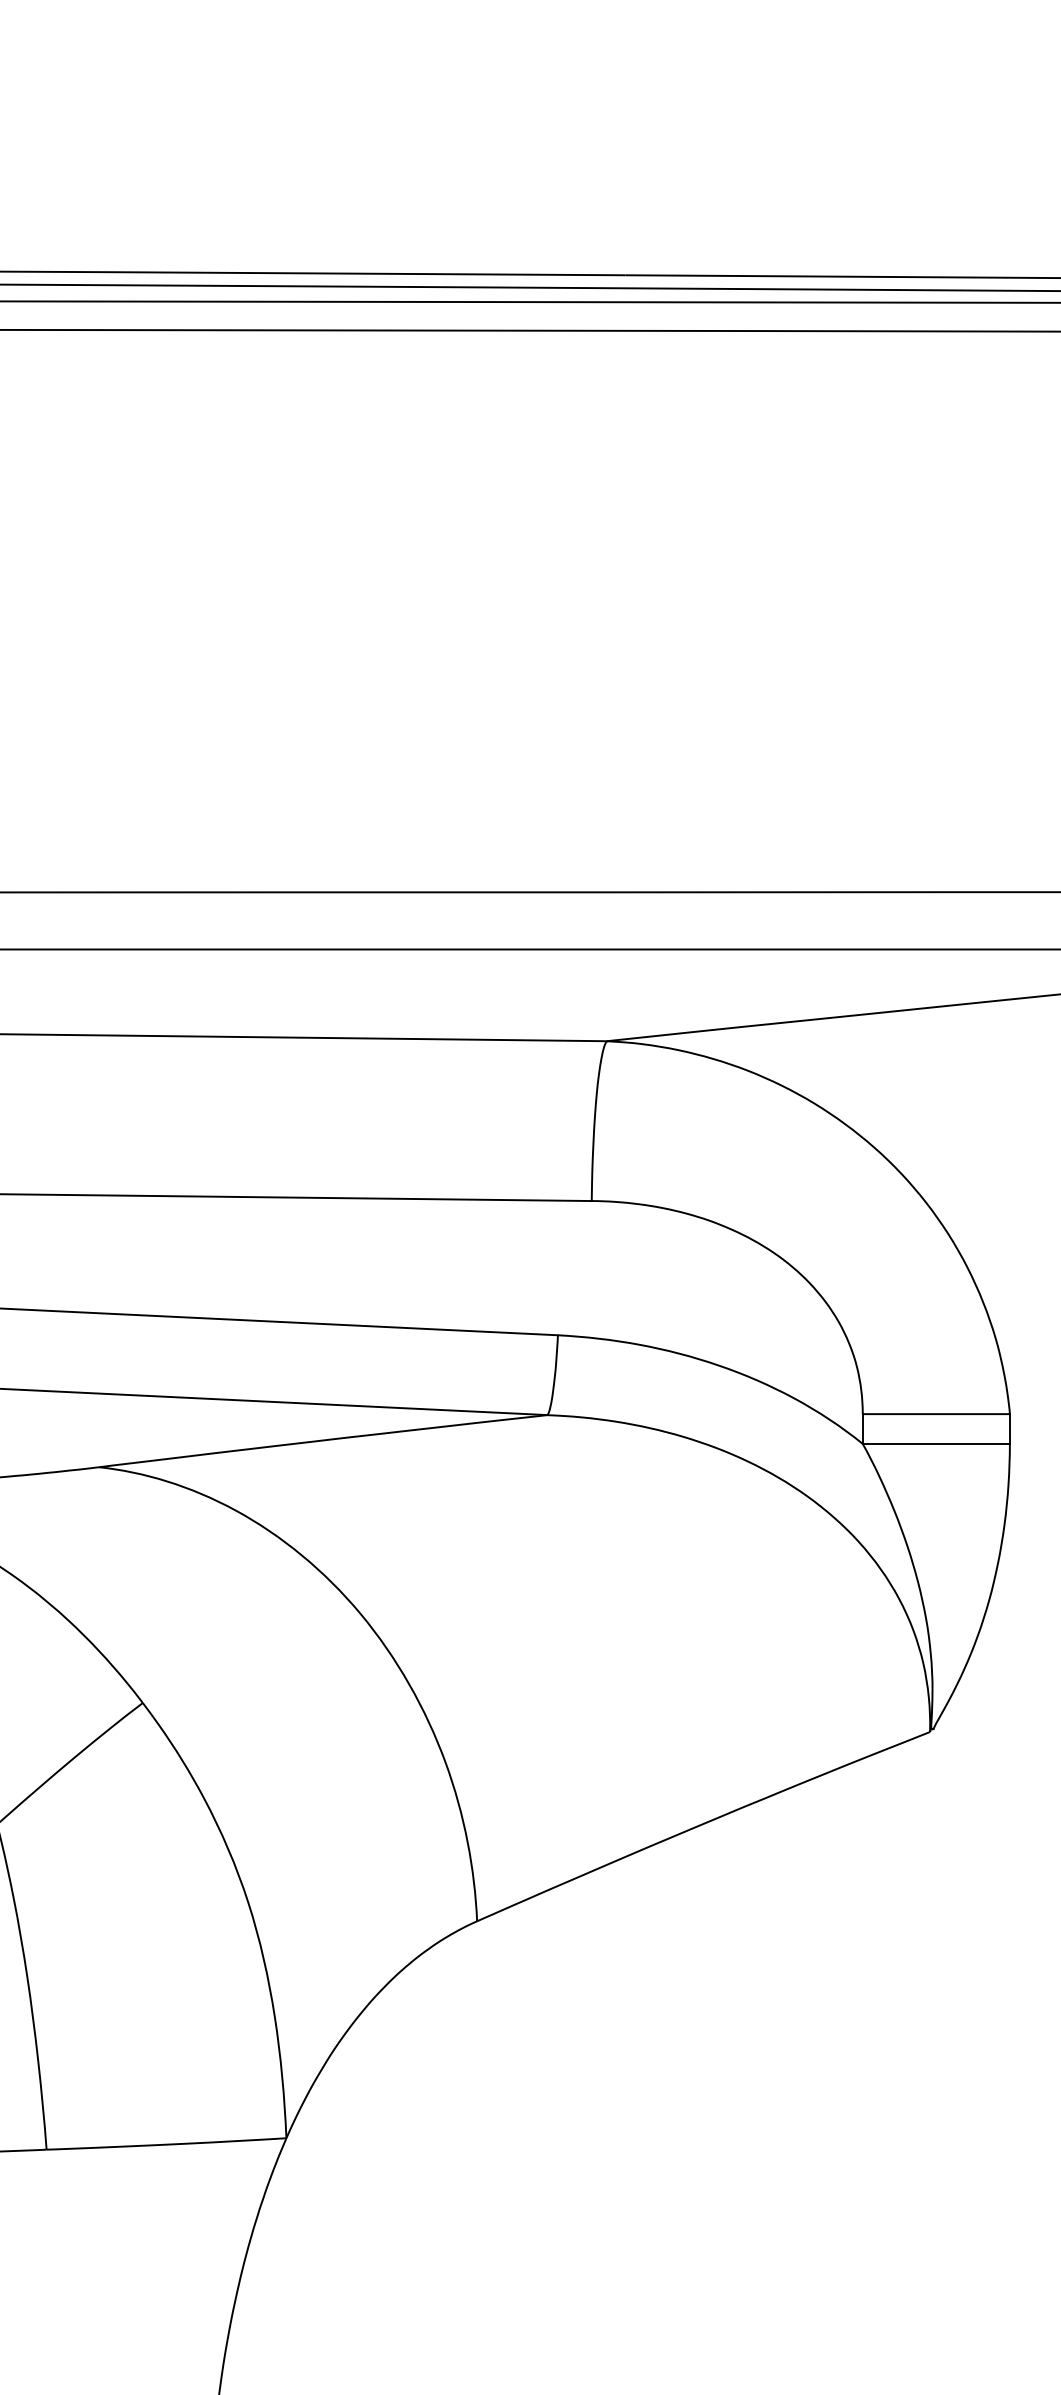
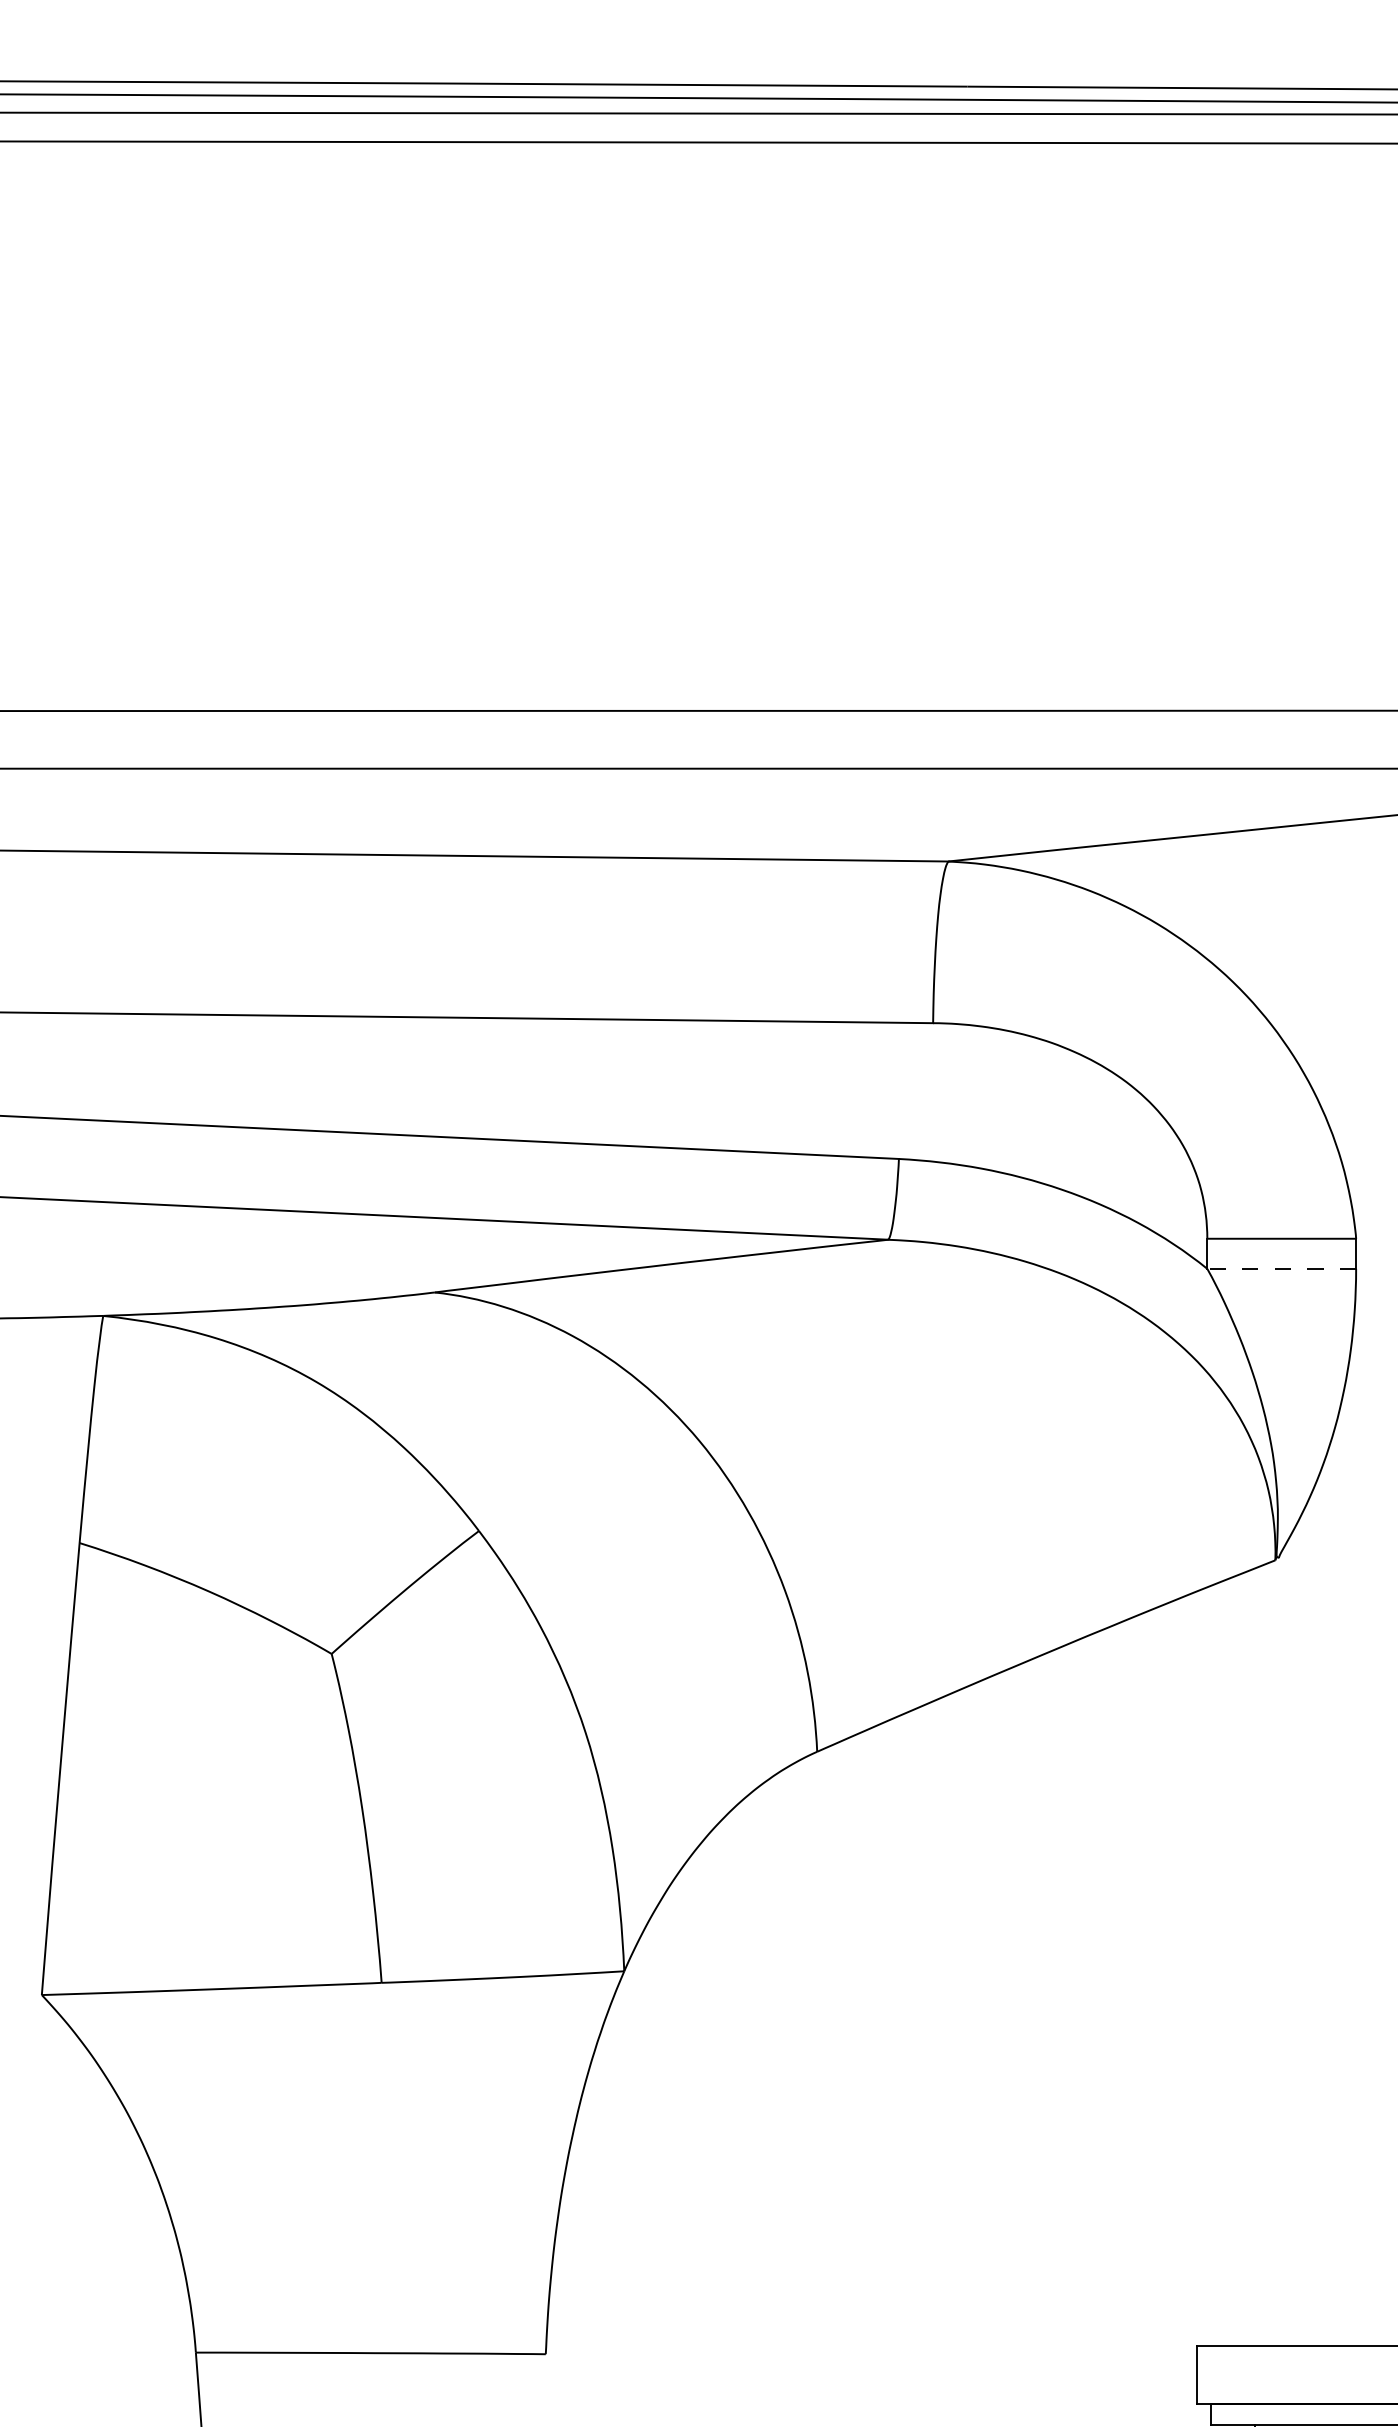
line: (936, 1443) -> (1281, 1268), solid -> dashed

